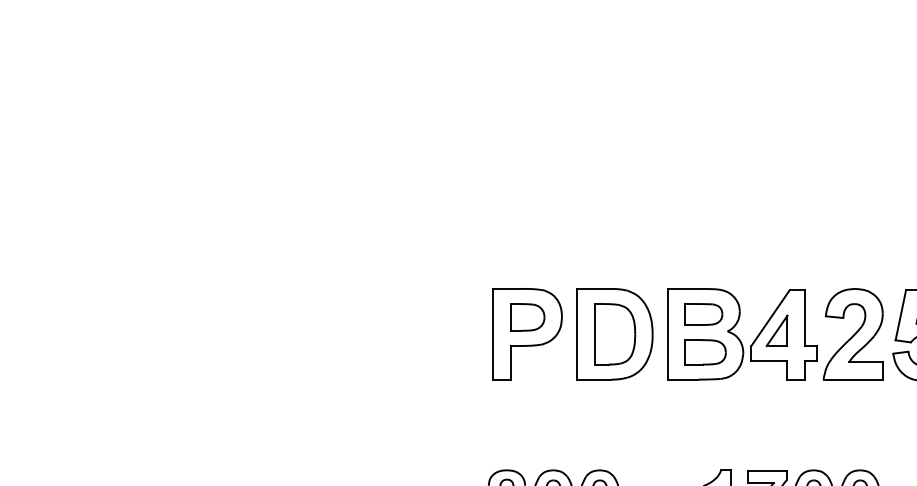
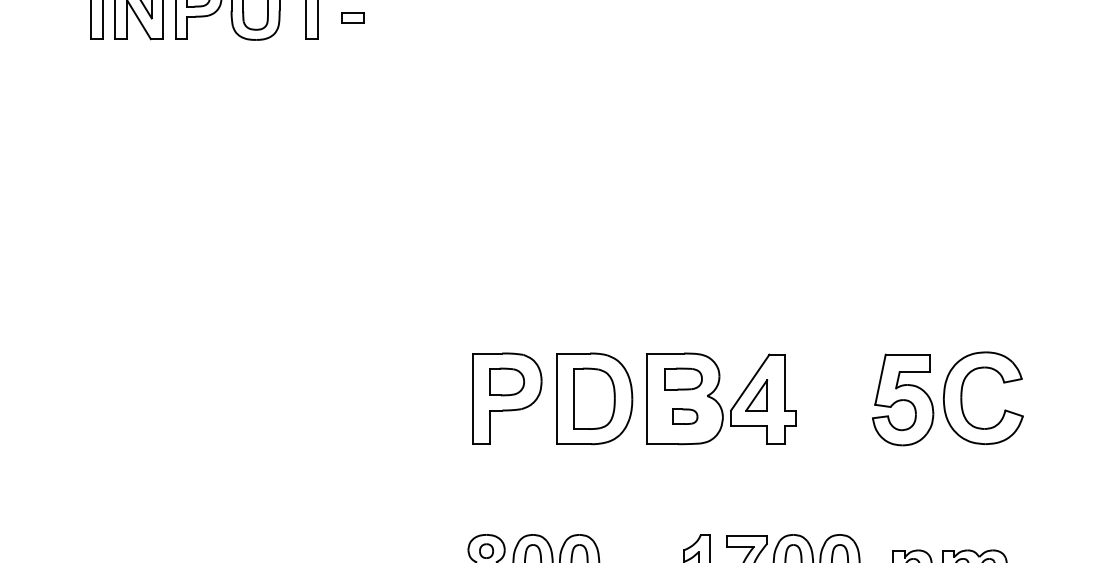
part: (852, 333) -> (832, 398), removed
part: (705, 351) -> (685, 416), size x0.6

